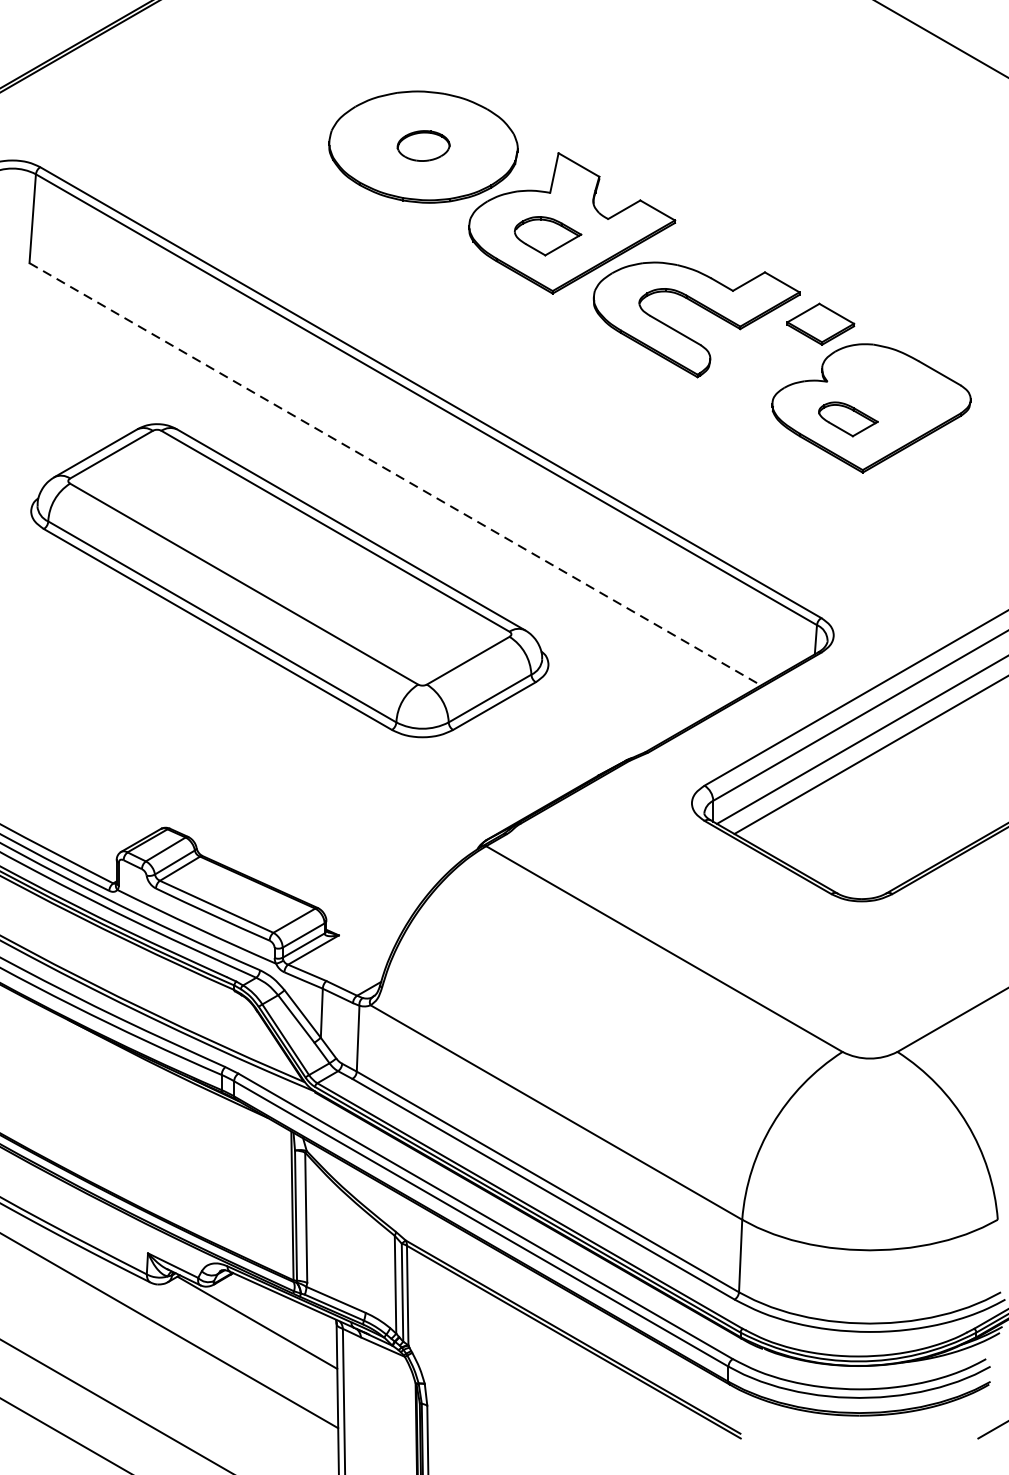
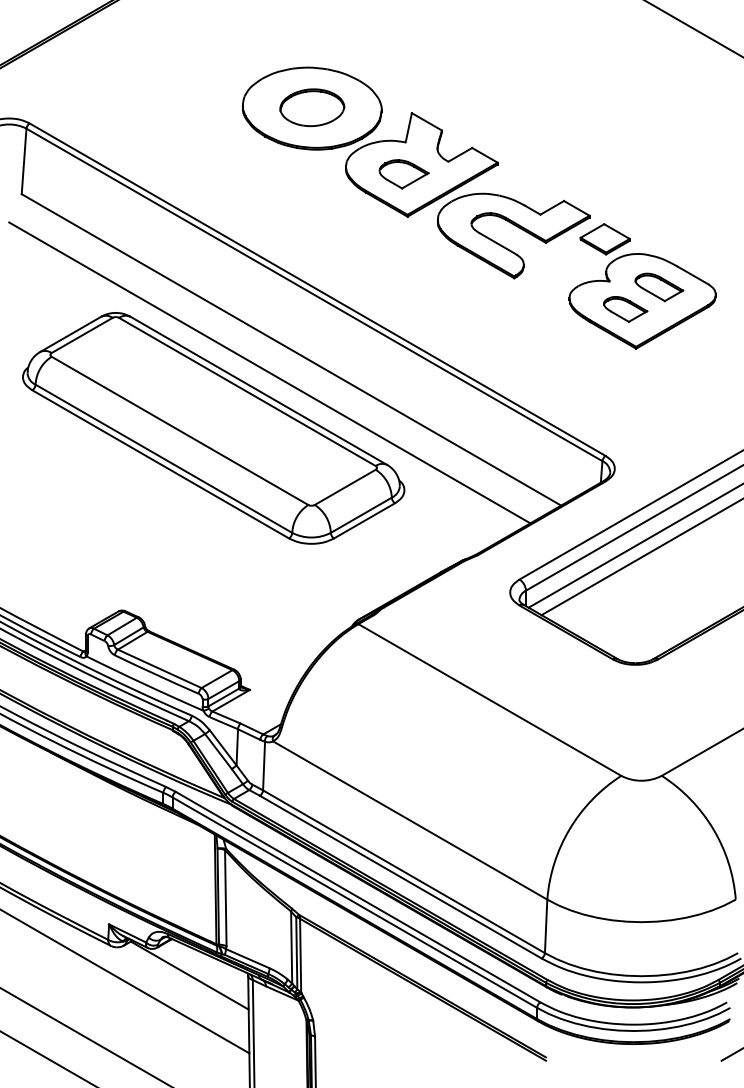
part: (423, 145) -> (312, 107), size x1.67
part: (894, 389) -> (659, 287), added
line: (395, 475) -> (291, 350), dashed -> solid
line: (365, 504) -> (269, 372), added

